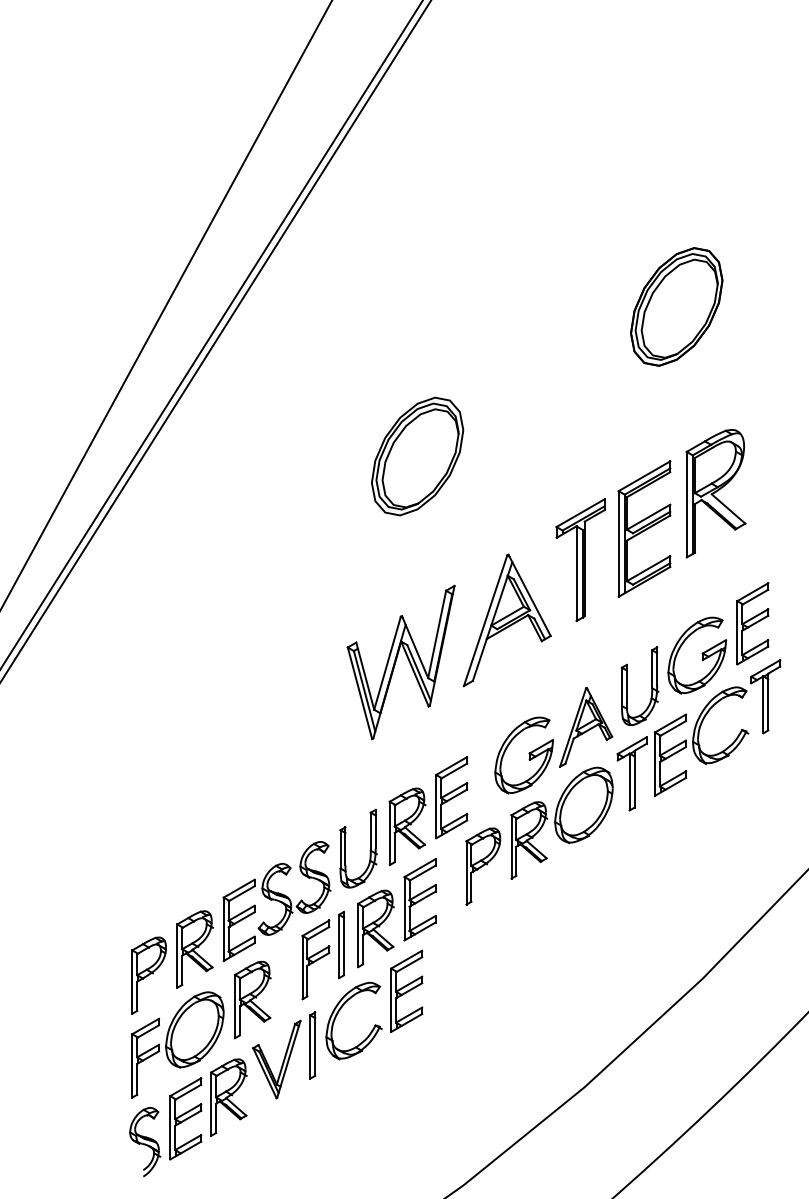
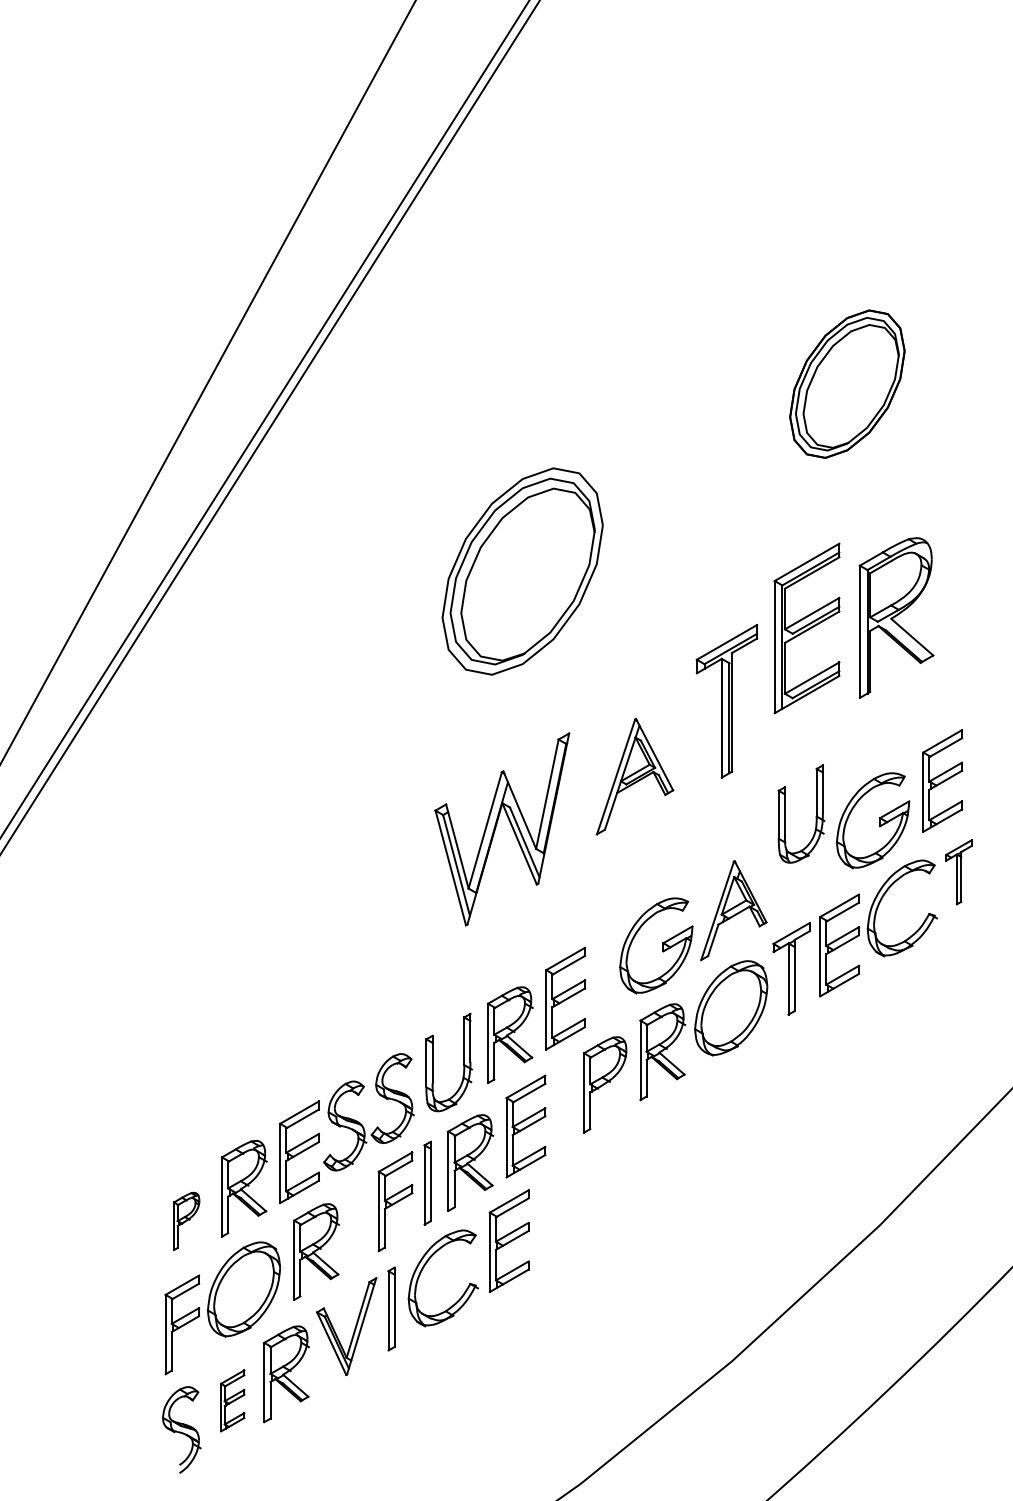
part: (417, 456) -> (522, 571), size x1.4
part: (644, 528) -> (807, 627), moved
part: (506, 620) -> (634, 776), size x0.7
part: (627, 685) -> (785, 813), moved
part: (765, 696) -> (958, 871), size x0.7
part: (148, 975) -> (185, 1221), size x0.6
part: (185, 1118) -> (232, 1400), size x0.6

